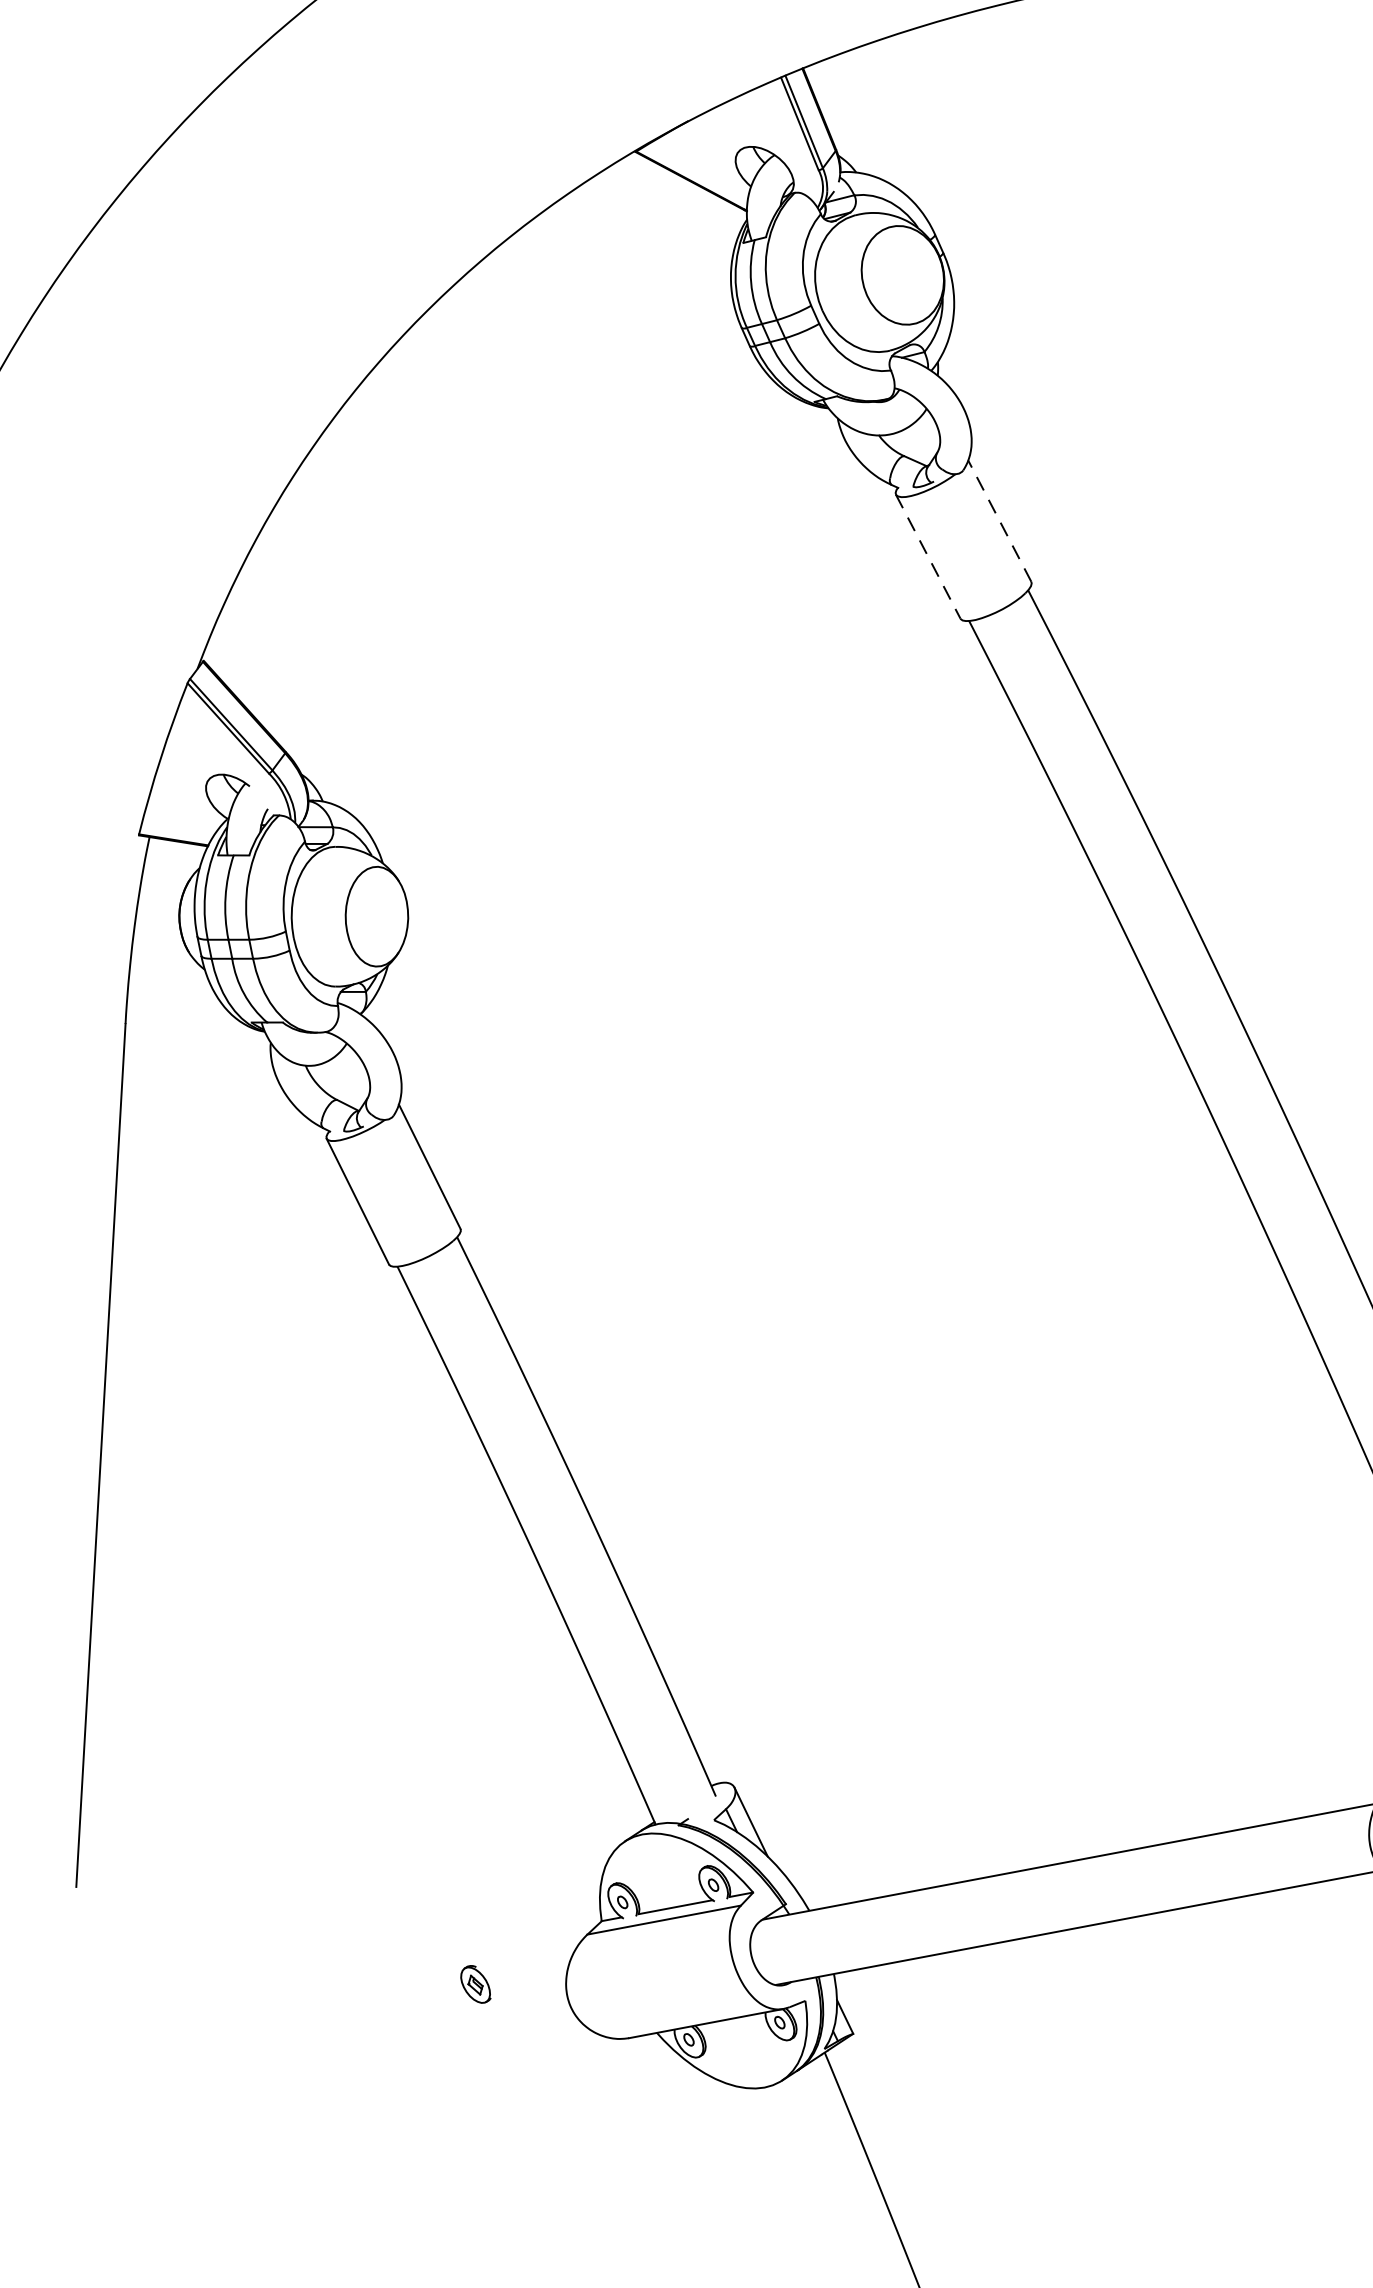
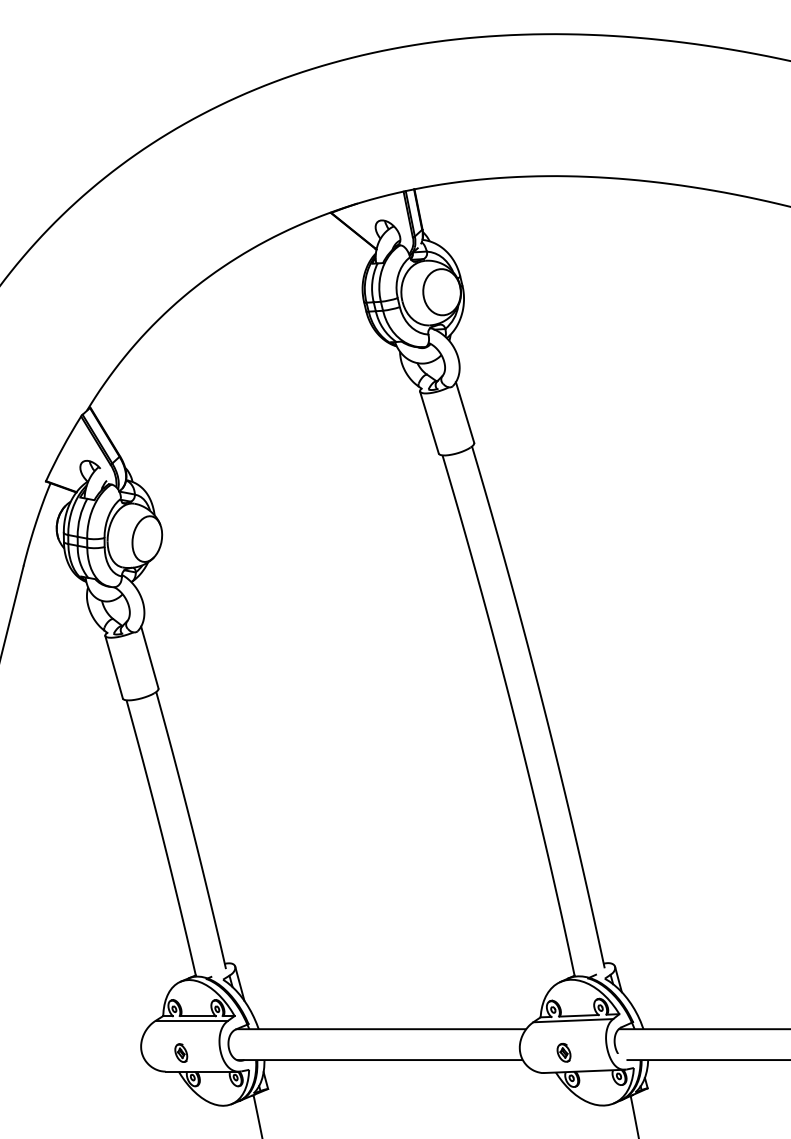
line: (1000, 520) -> (465, 412), dashed -> solid
line: (928, 558) -> (429, 423), dashed -> solid
part: (475, 1983) -> (181, 1052), moved

